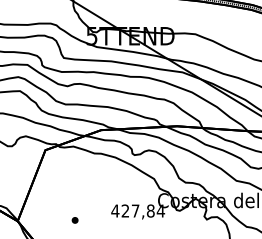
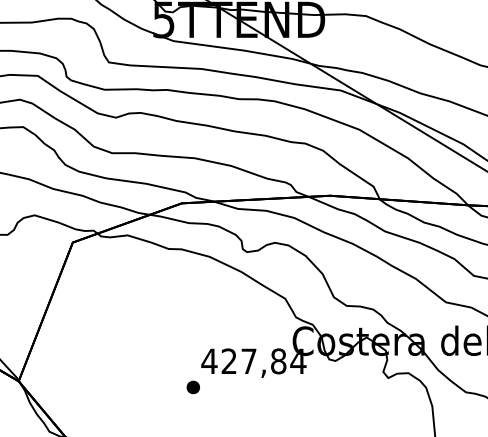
part: (74, 220) -> (192, 387), moved

